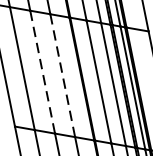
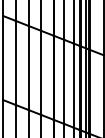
line: (42, 72) -> (28, 68), dashed -> solid
line: (63, 76) -> (41, 73), dashed -> solid

